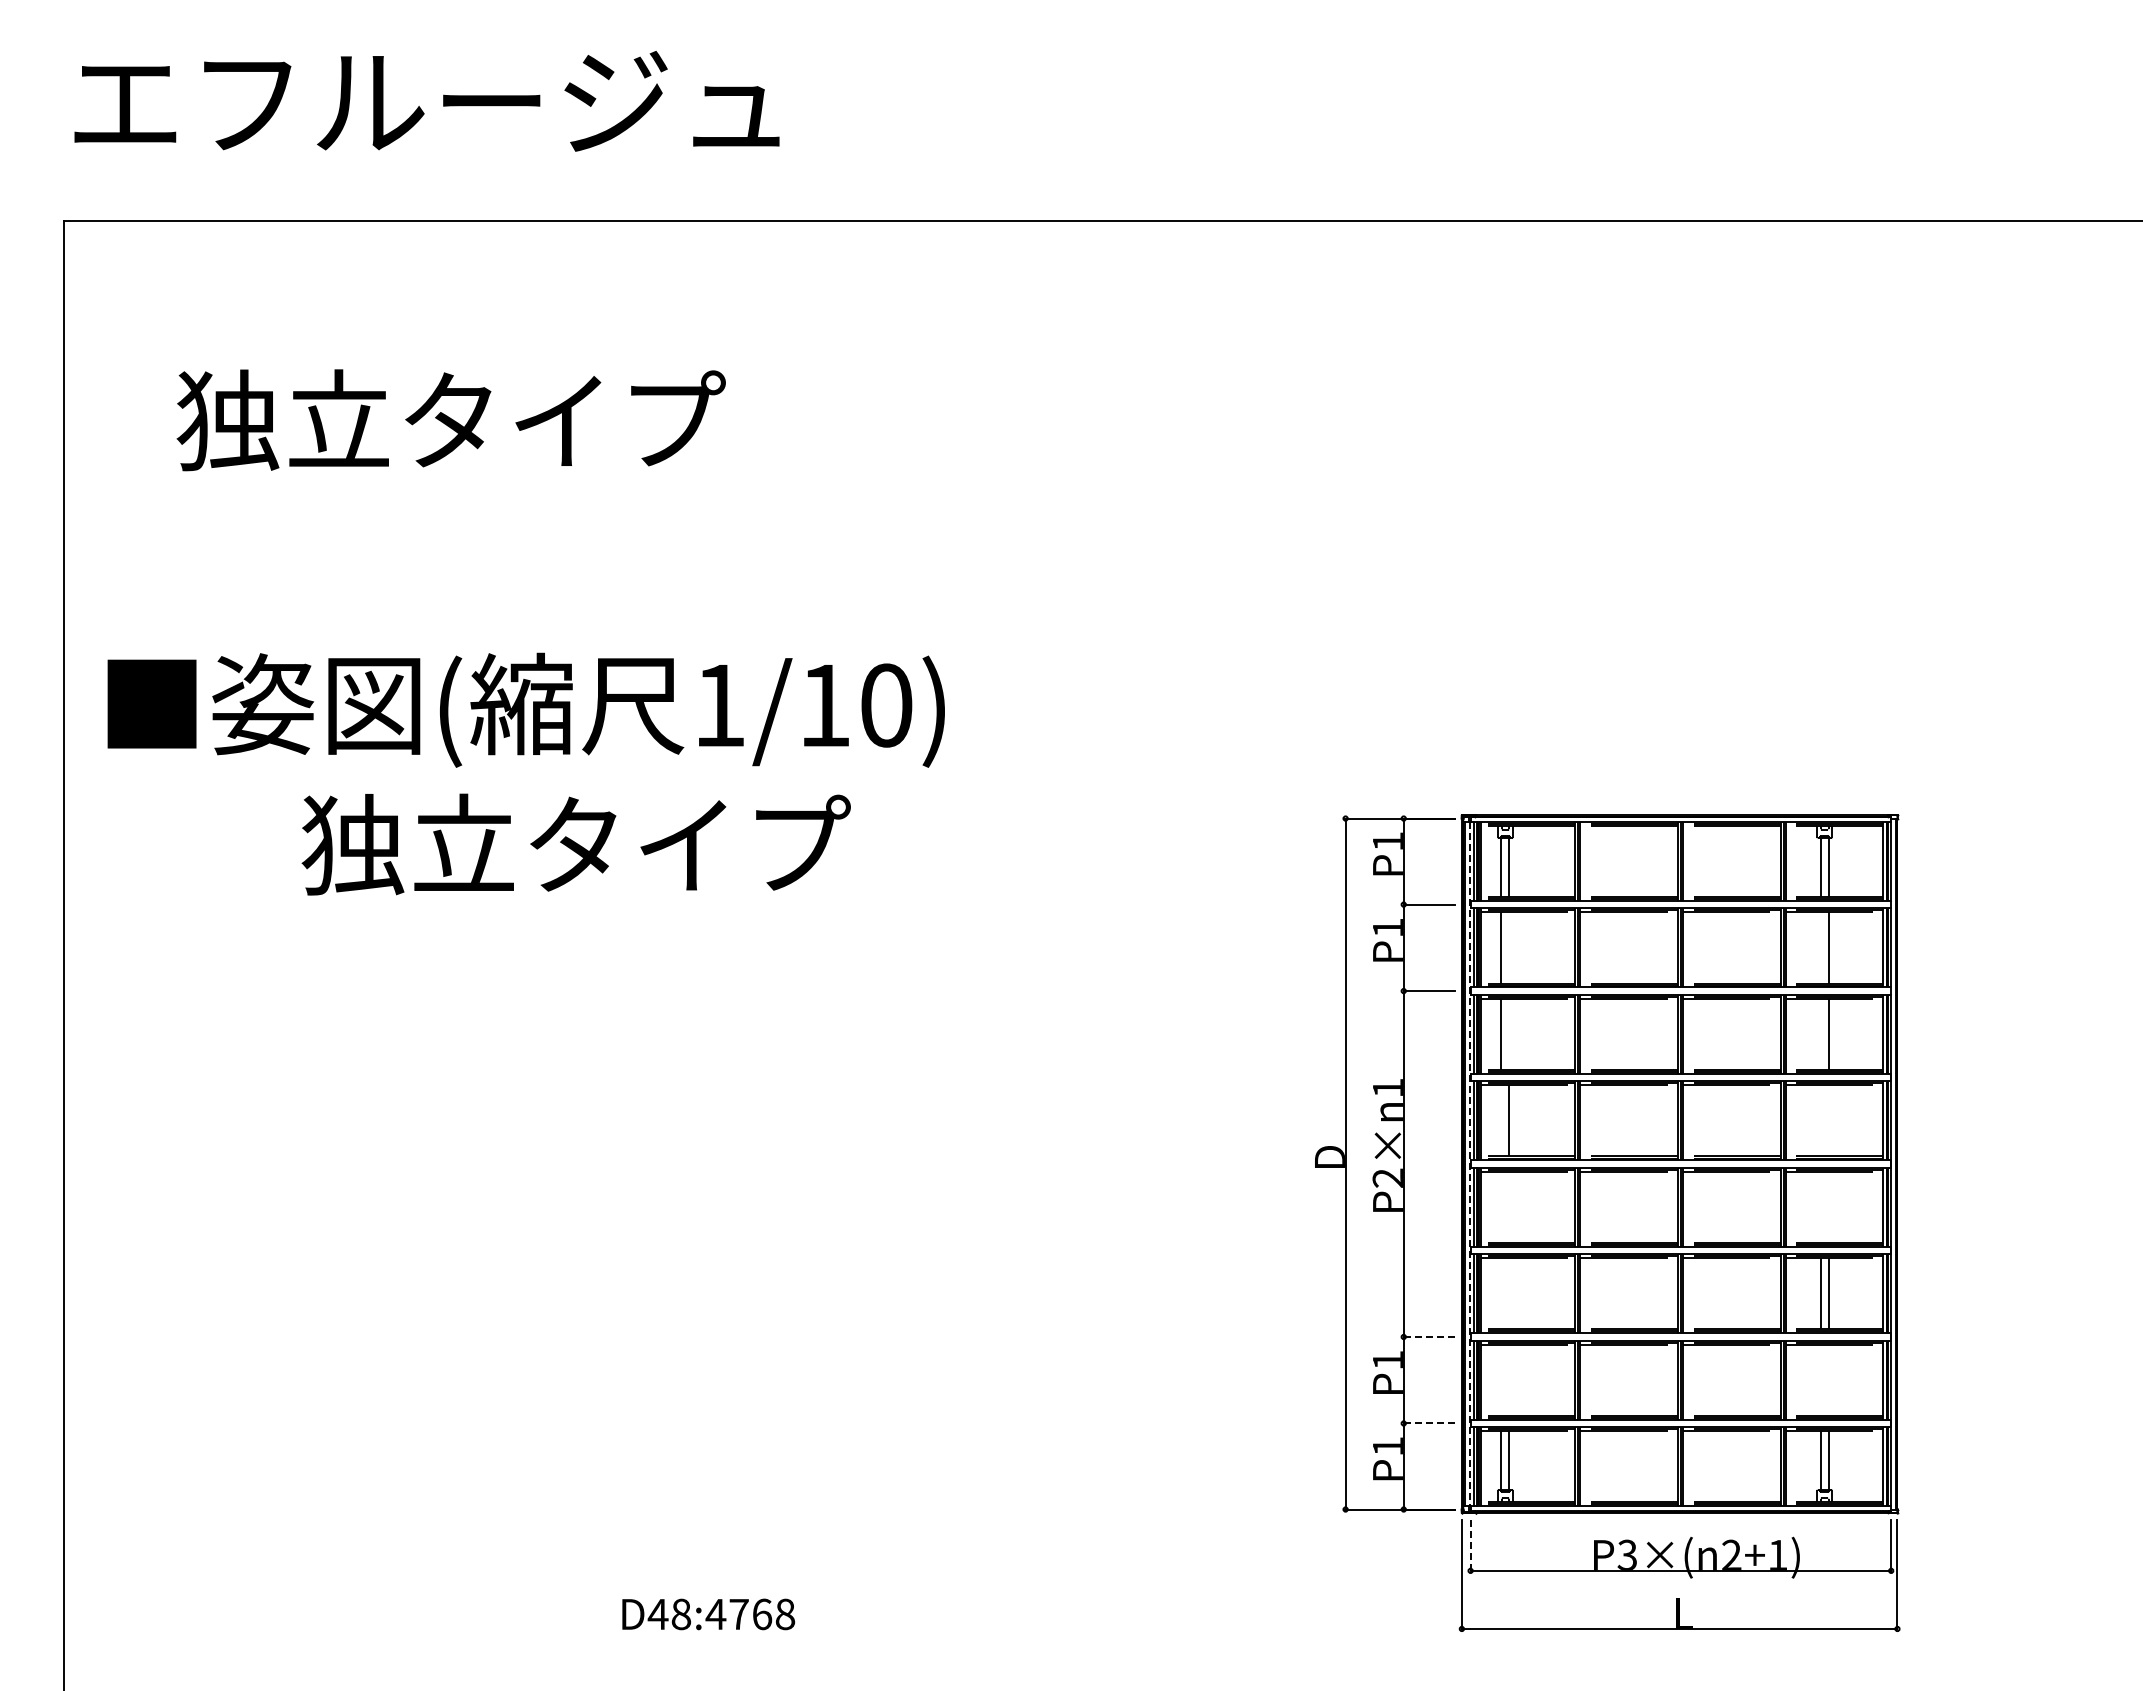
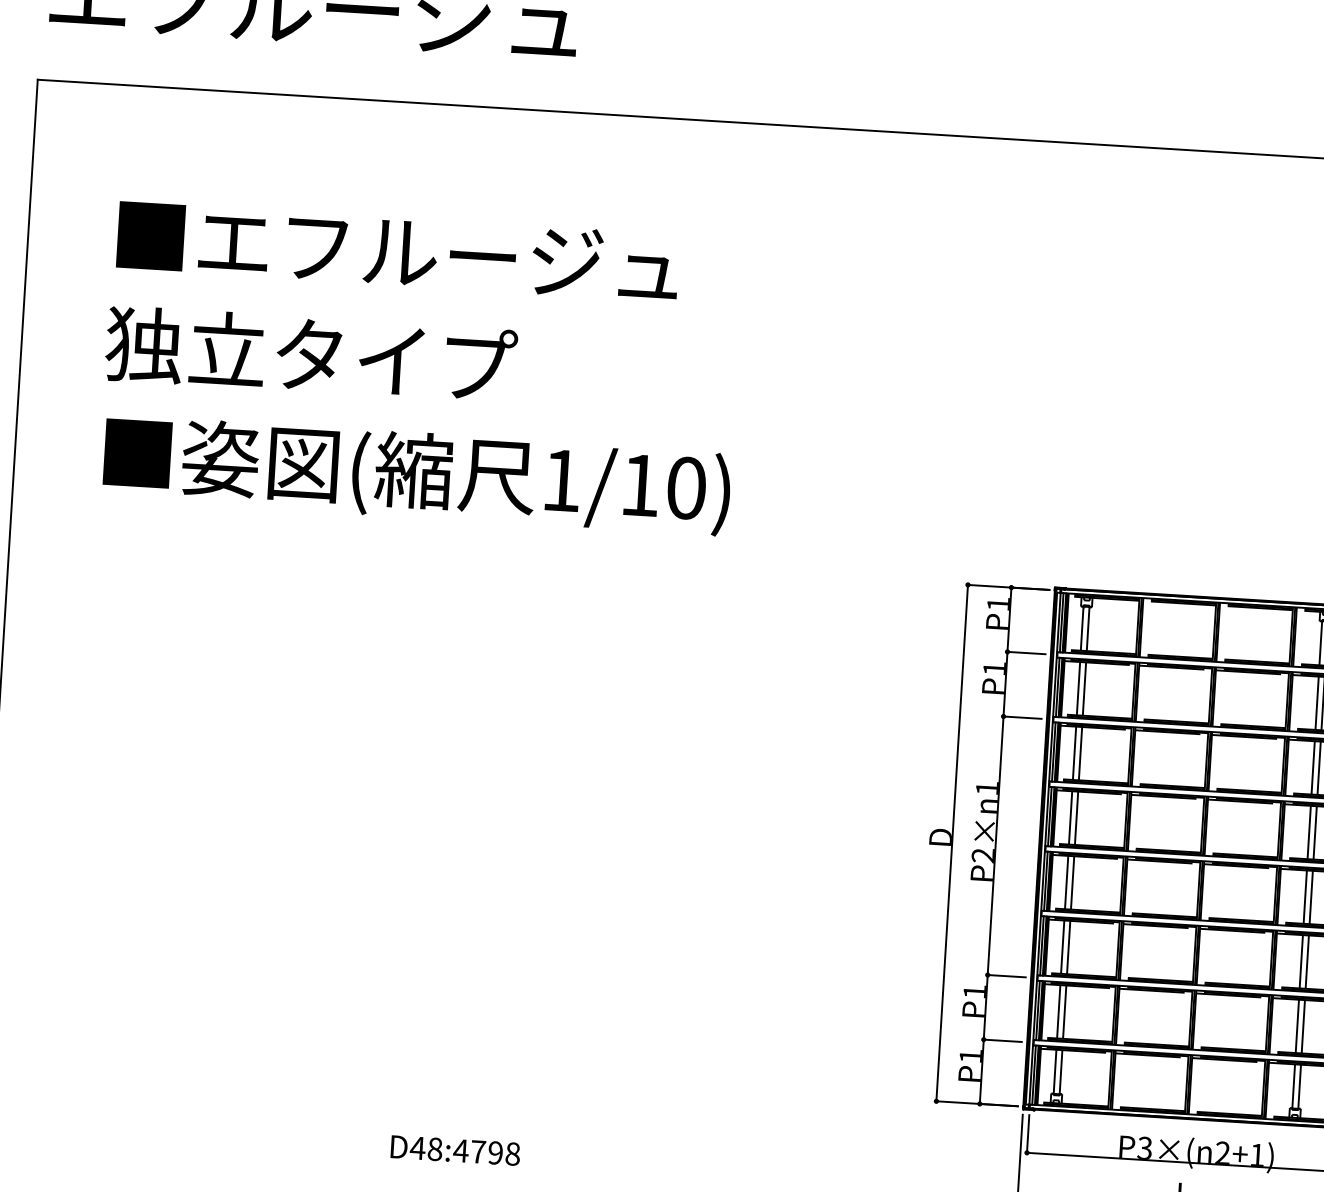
text: (554, 420) -> (394, 251), 独立タイプ -> ■エフルージュ
text: (525, 709) -> (416, 474), moved
text: (575, 844) -> (310, 354), moved
line: (1509, 947) -> (1084, 688), added
line: (1820, 947) -> (1316, 703), added
line: (1509, 1034) -> (1080, 753), added
line: (1820, 1034) -> (1312, 768), added
line: (1501, 1120) -> (1070, 817), added
line: (1820, 1120) -> (1309, 832), added
line: (1828, 1120) -> (1315, 832), added
line: (1469, 1164) -> (1044, 849), dashed -> solid
line: (1501, 1206) -> (1066, 881), added
line: (1509, 1206) -> (1072, 882), added
line: (1820, 1206) -> (1305, 896), added
line: (1828, 1206) -> (1311, 896), added
line: (1501, 1293) -> (1062, 946), added
line: (1509, 1293) -> (1068, 947), added
line: (1429, 1336) -> (1006, 975), dashed -> solid
line: (1501, 1379) -> (1058, 1011), added
line: (1509, 1379) -> (1064, 1011), added
line: (1820, 1379) -> (1297, 1025), added
line: (1828, 1379) -> (1303, 1026), added
line: (1429, 1423) -> (1003, 1040), dashed -> solid
line: (1470, 1546) -> (1028, 1134), dashed -> solid
text: (762, 1614) -> (495, 1153), D48:4768 -> D48:4798

